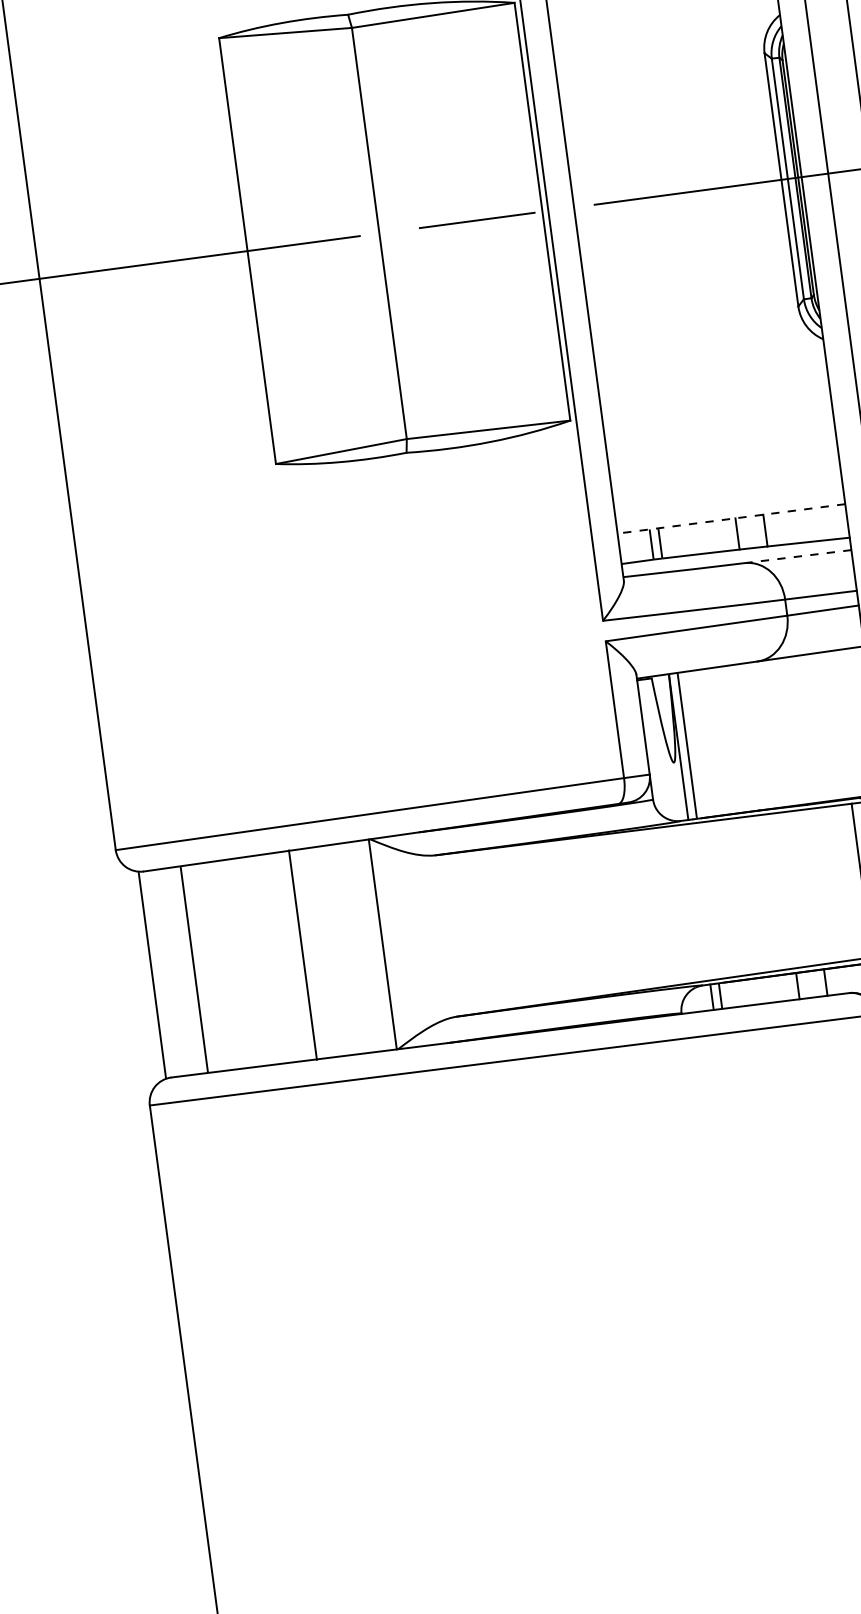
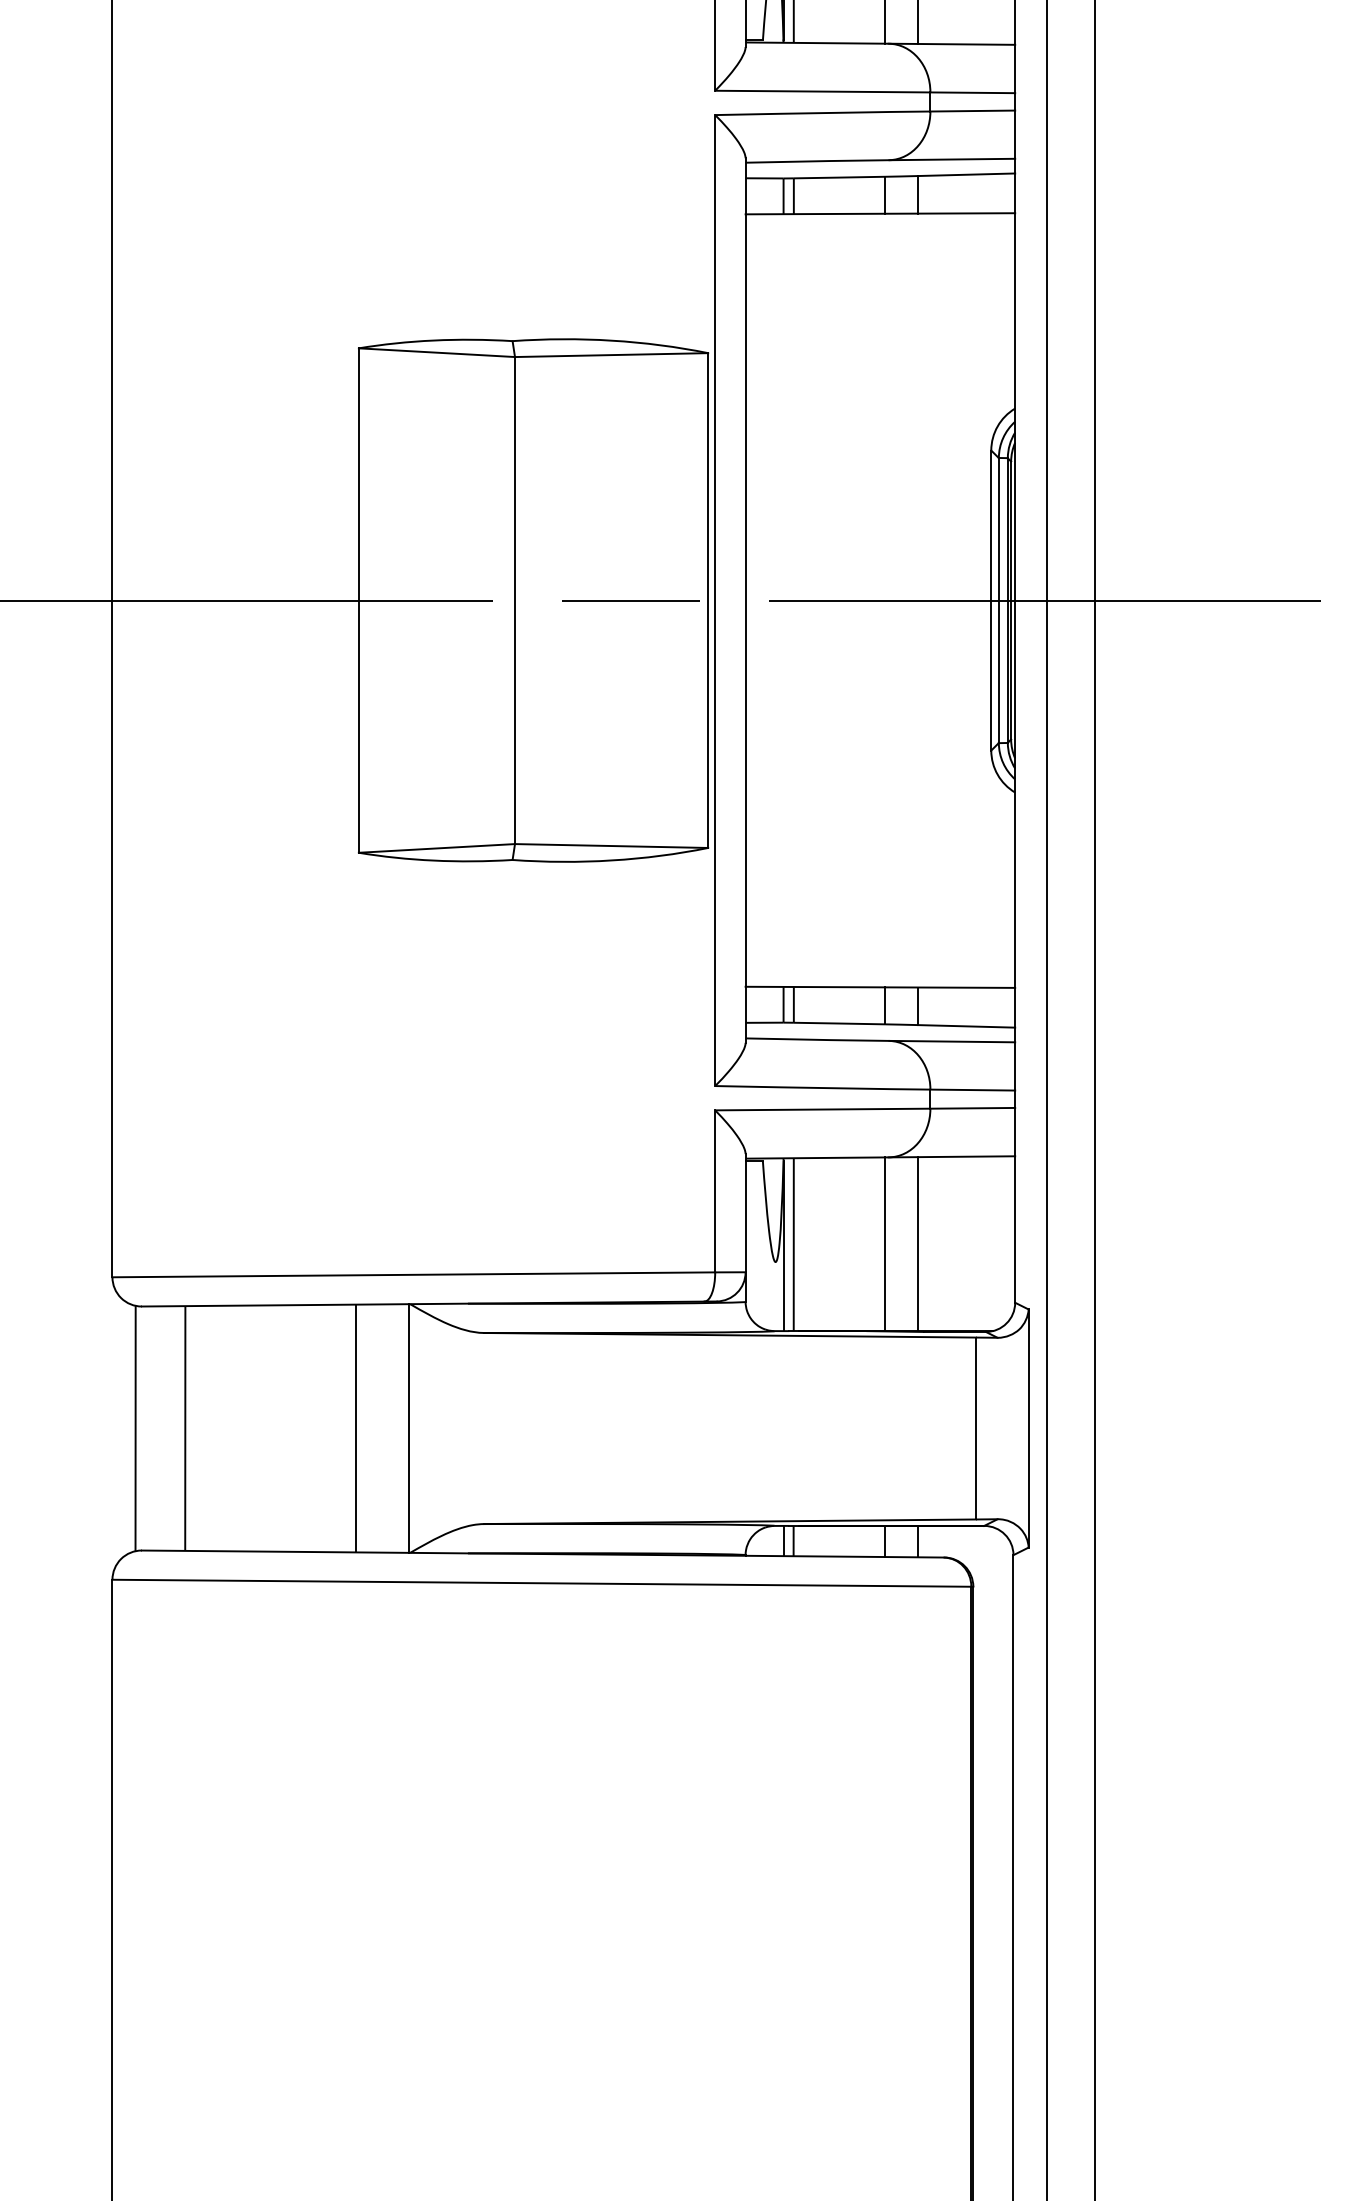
line: (731, 518) -> (880, 987), dashed -> solid
line: (798, 556) -> (952, 1041), dashed -> solid
line: (792, 731) -> (918, 1244), added
line: (764, 735) -> (885, 1244), added
line: (302, 955) -> (355, 1428), moved

